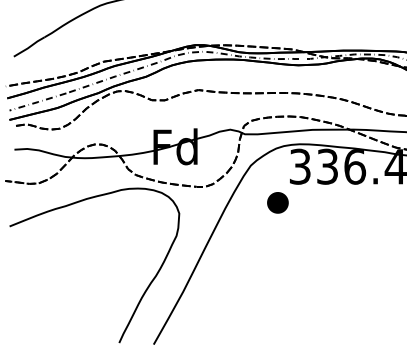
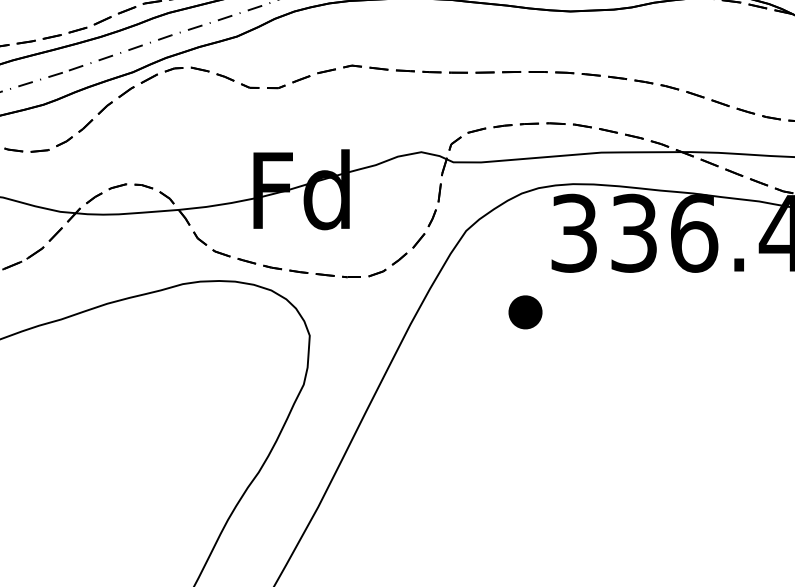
part: (277, 202) -> (524, 311), size x0.71

